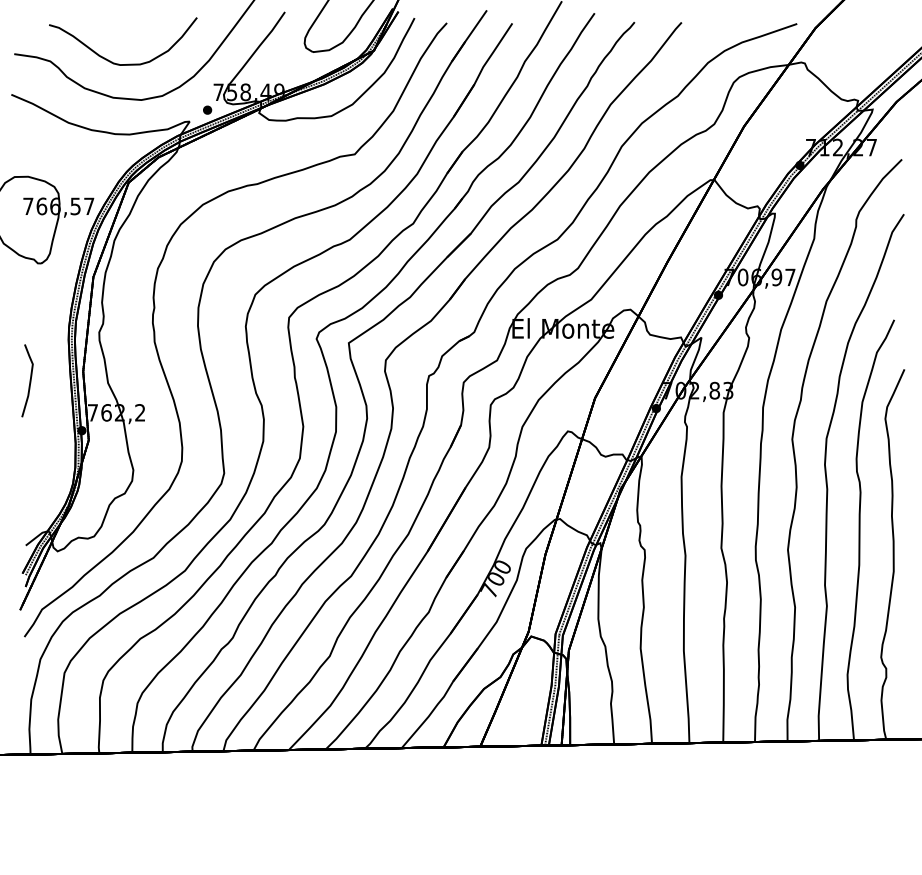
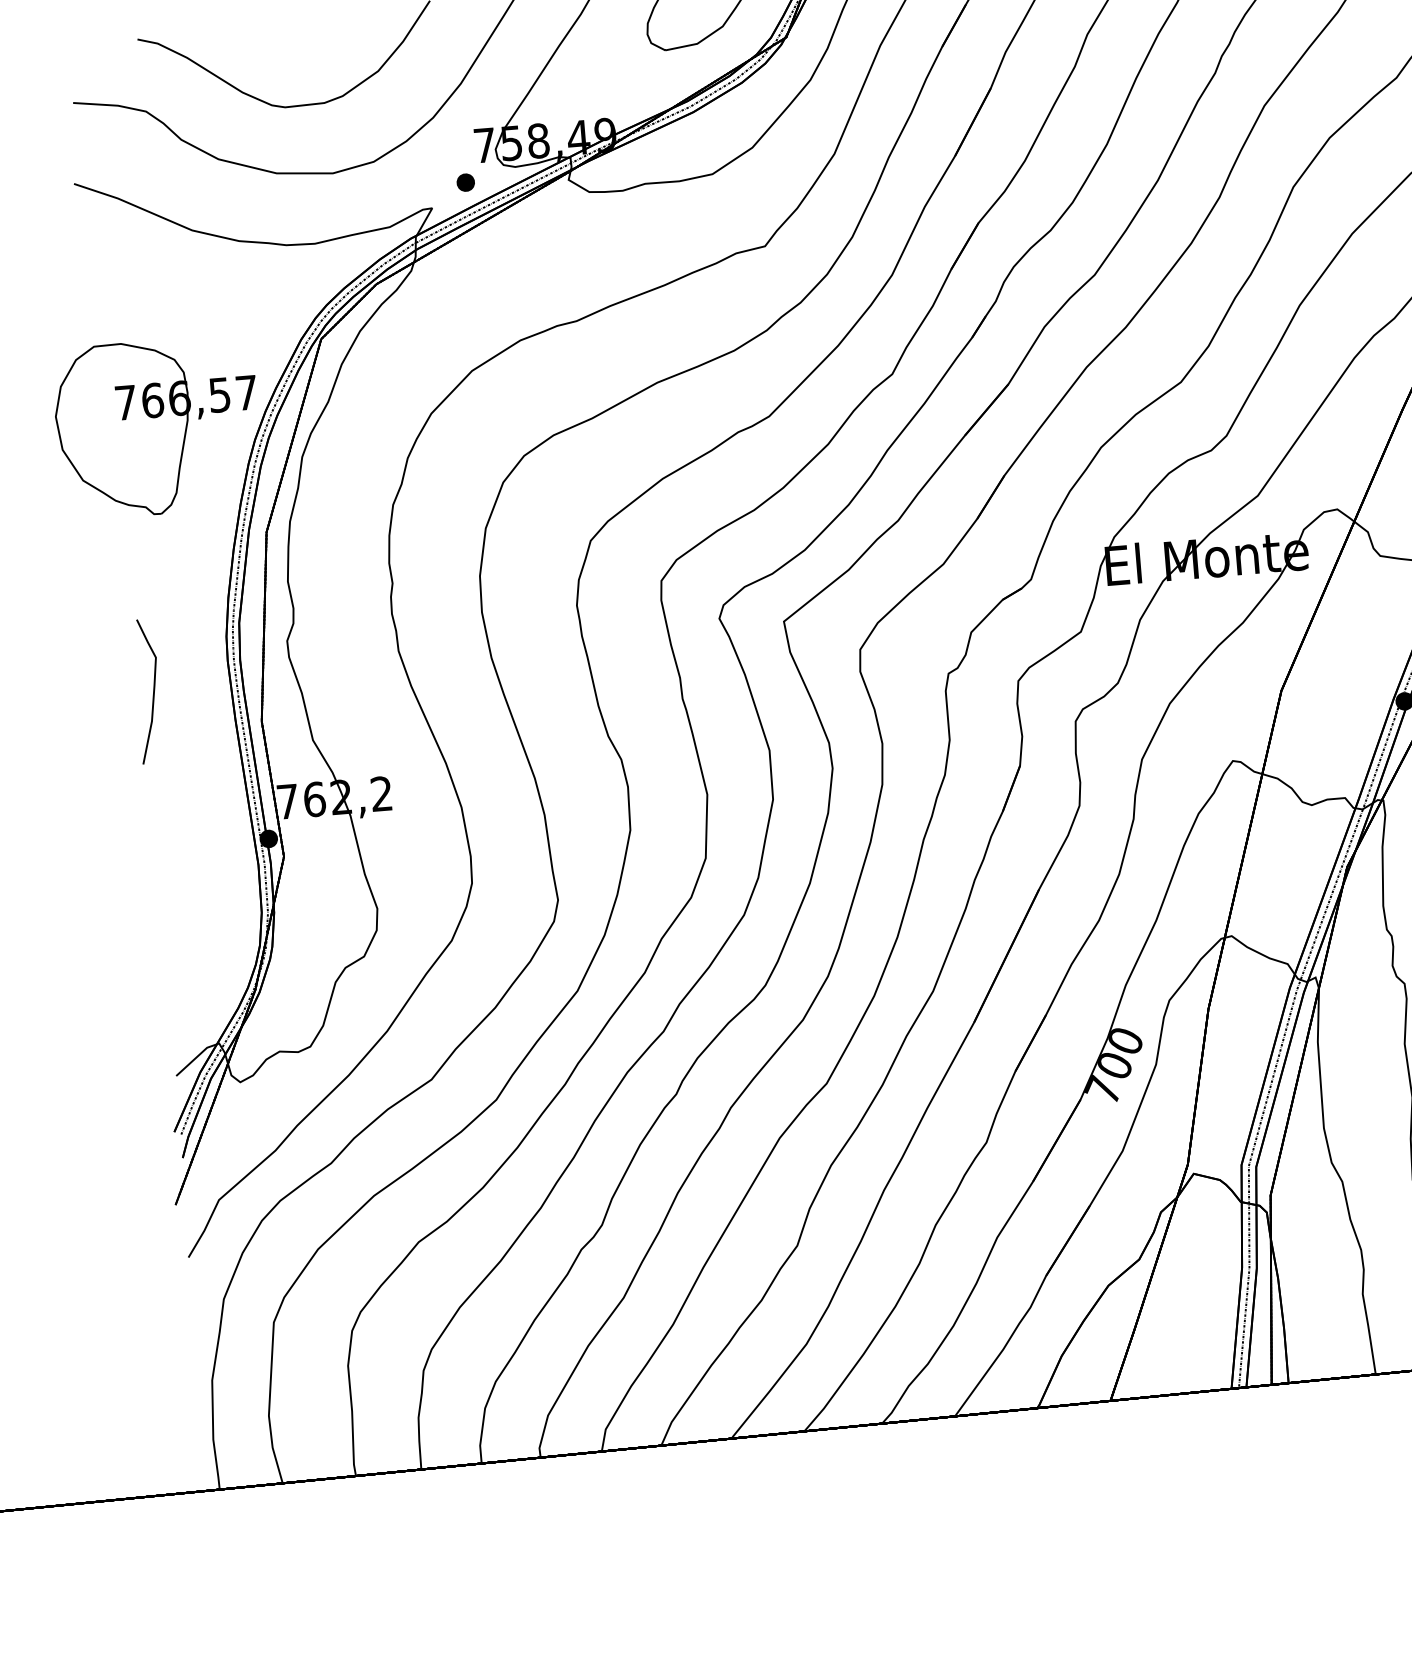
curve: (29, 380) -> (151, 690), moved

